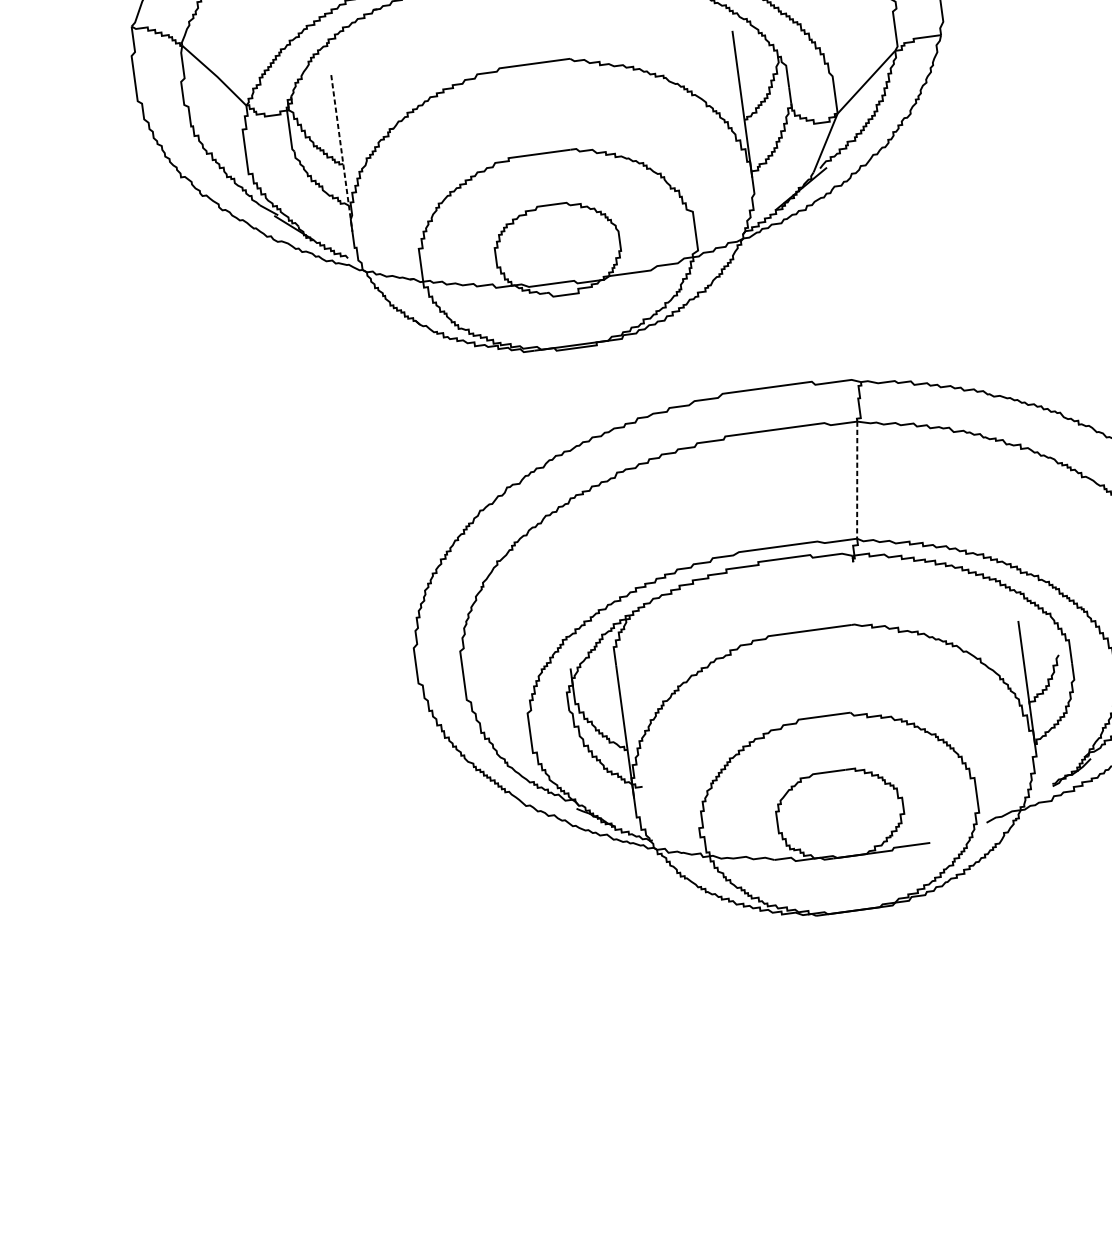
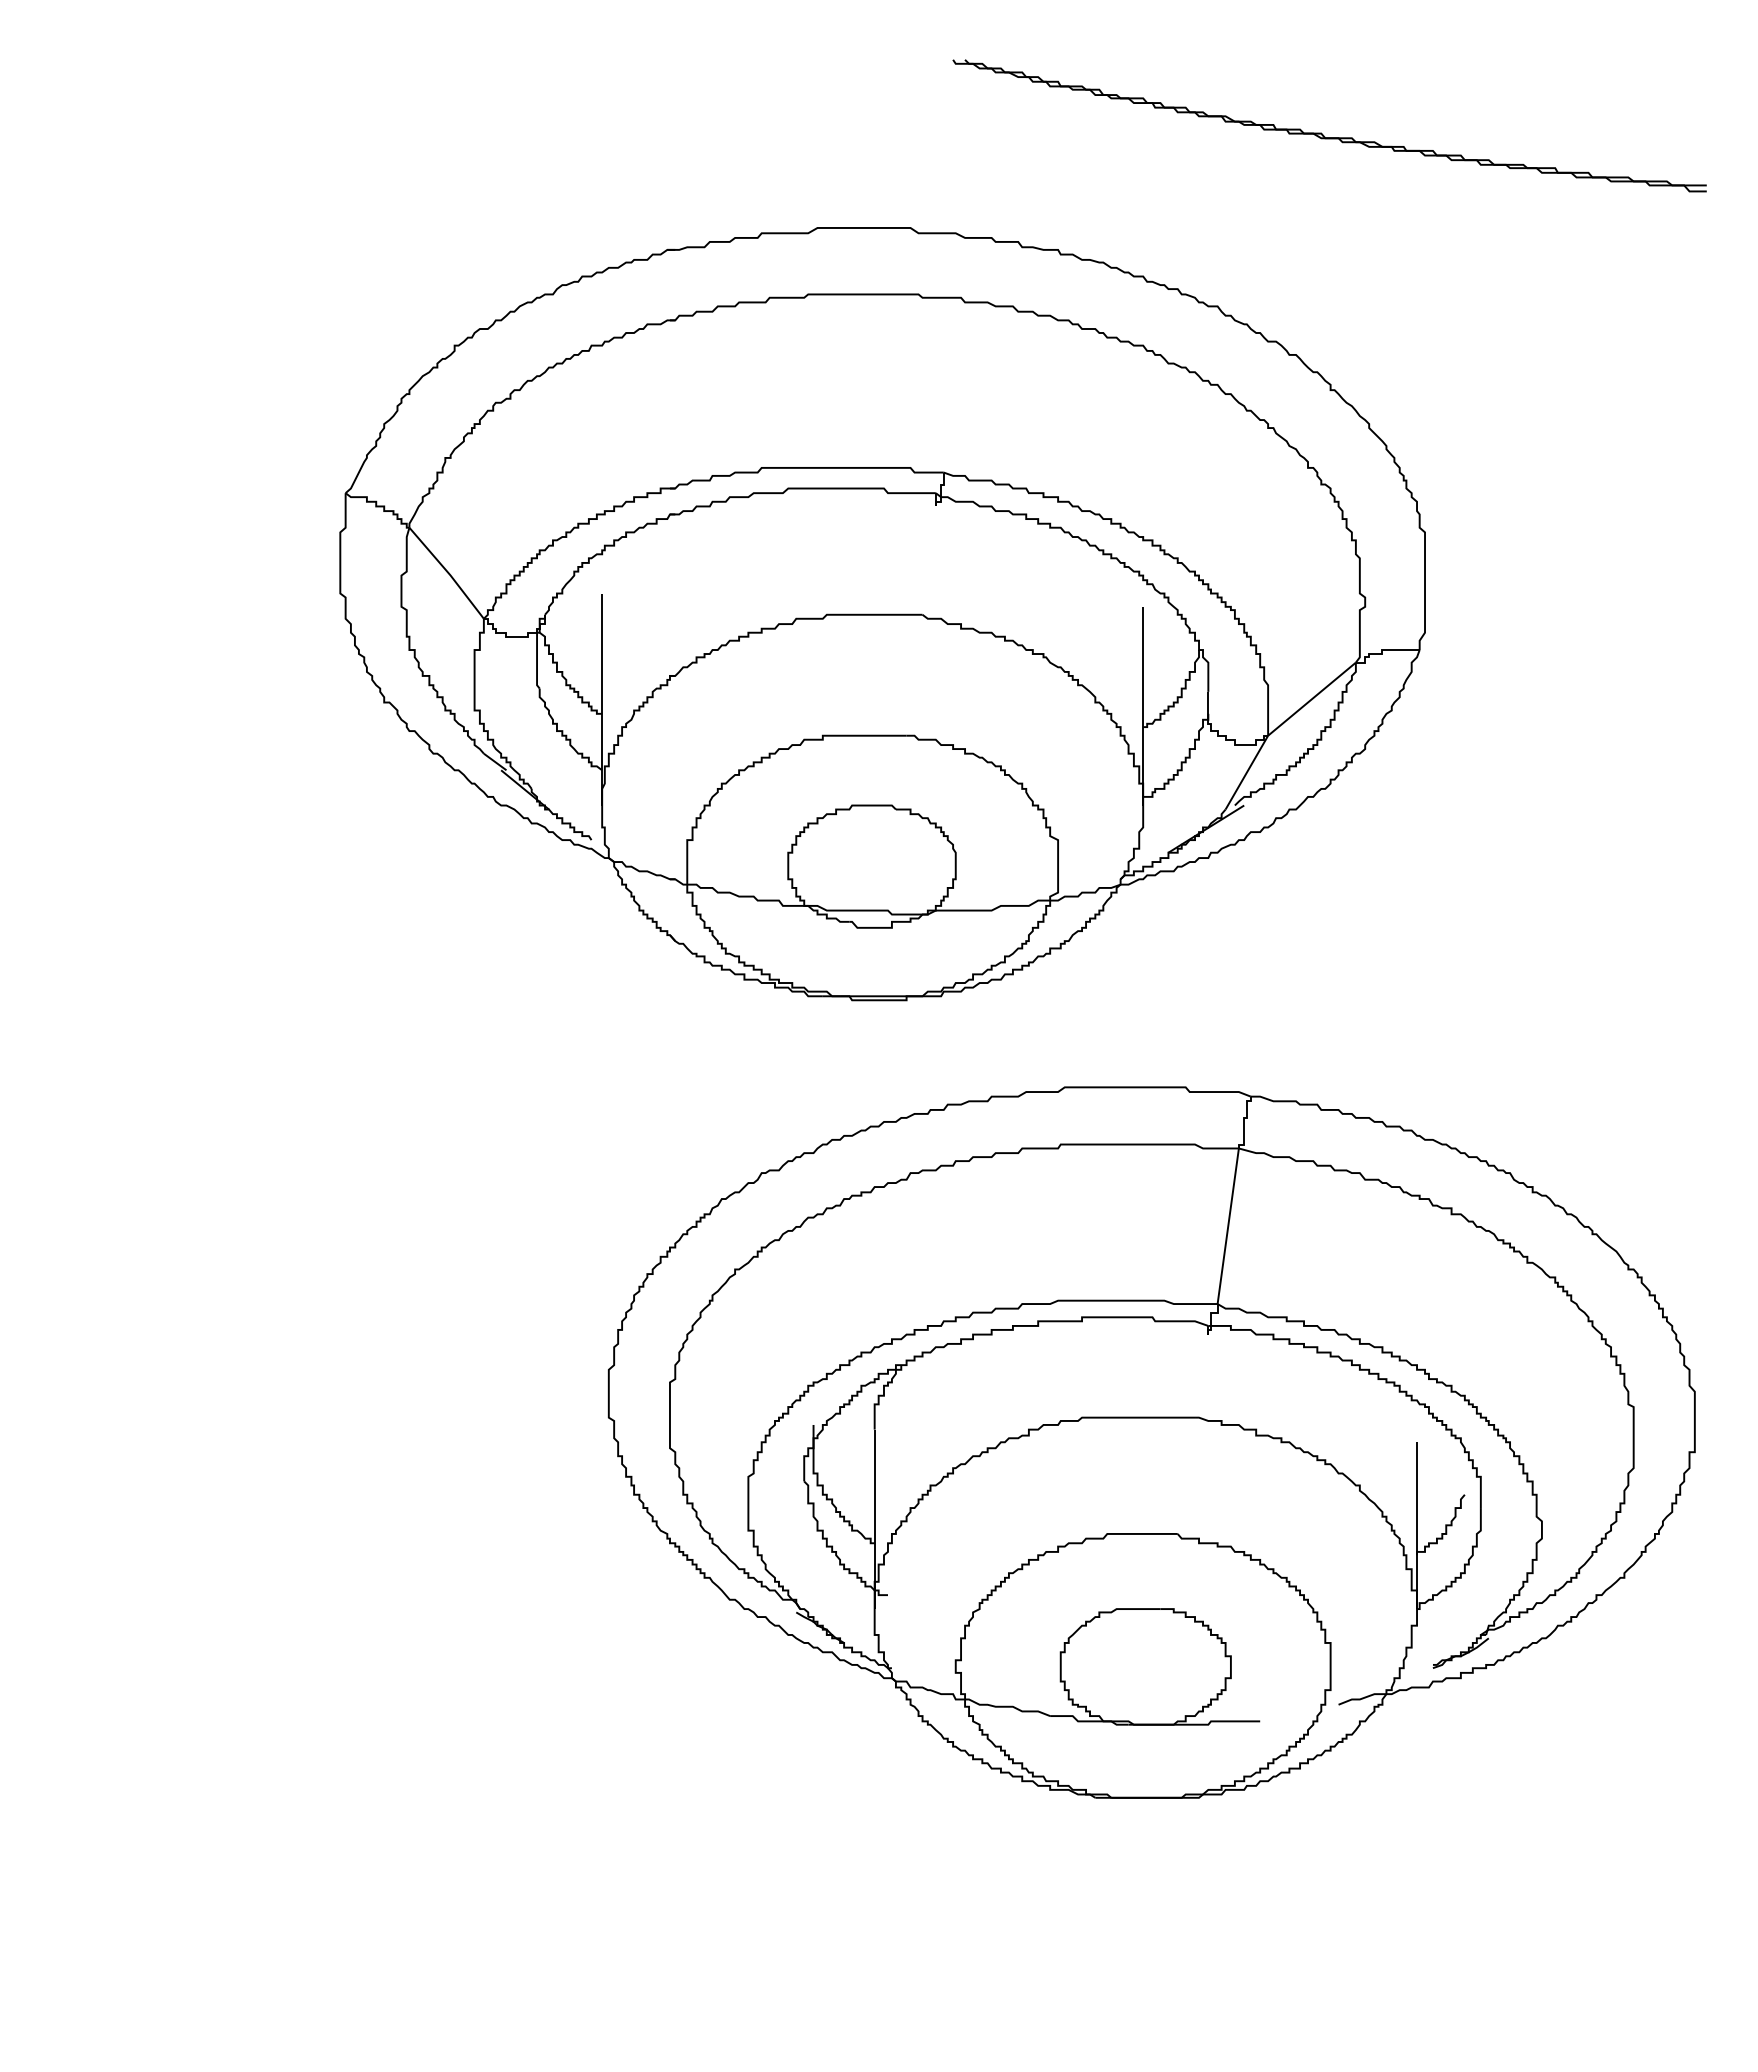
line: (342, 154) -> (602, 700), dashed -> solid
line: (857, 480) -> (1228, 1226), dashed -> solid

